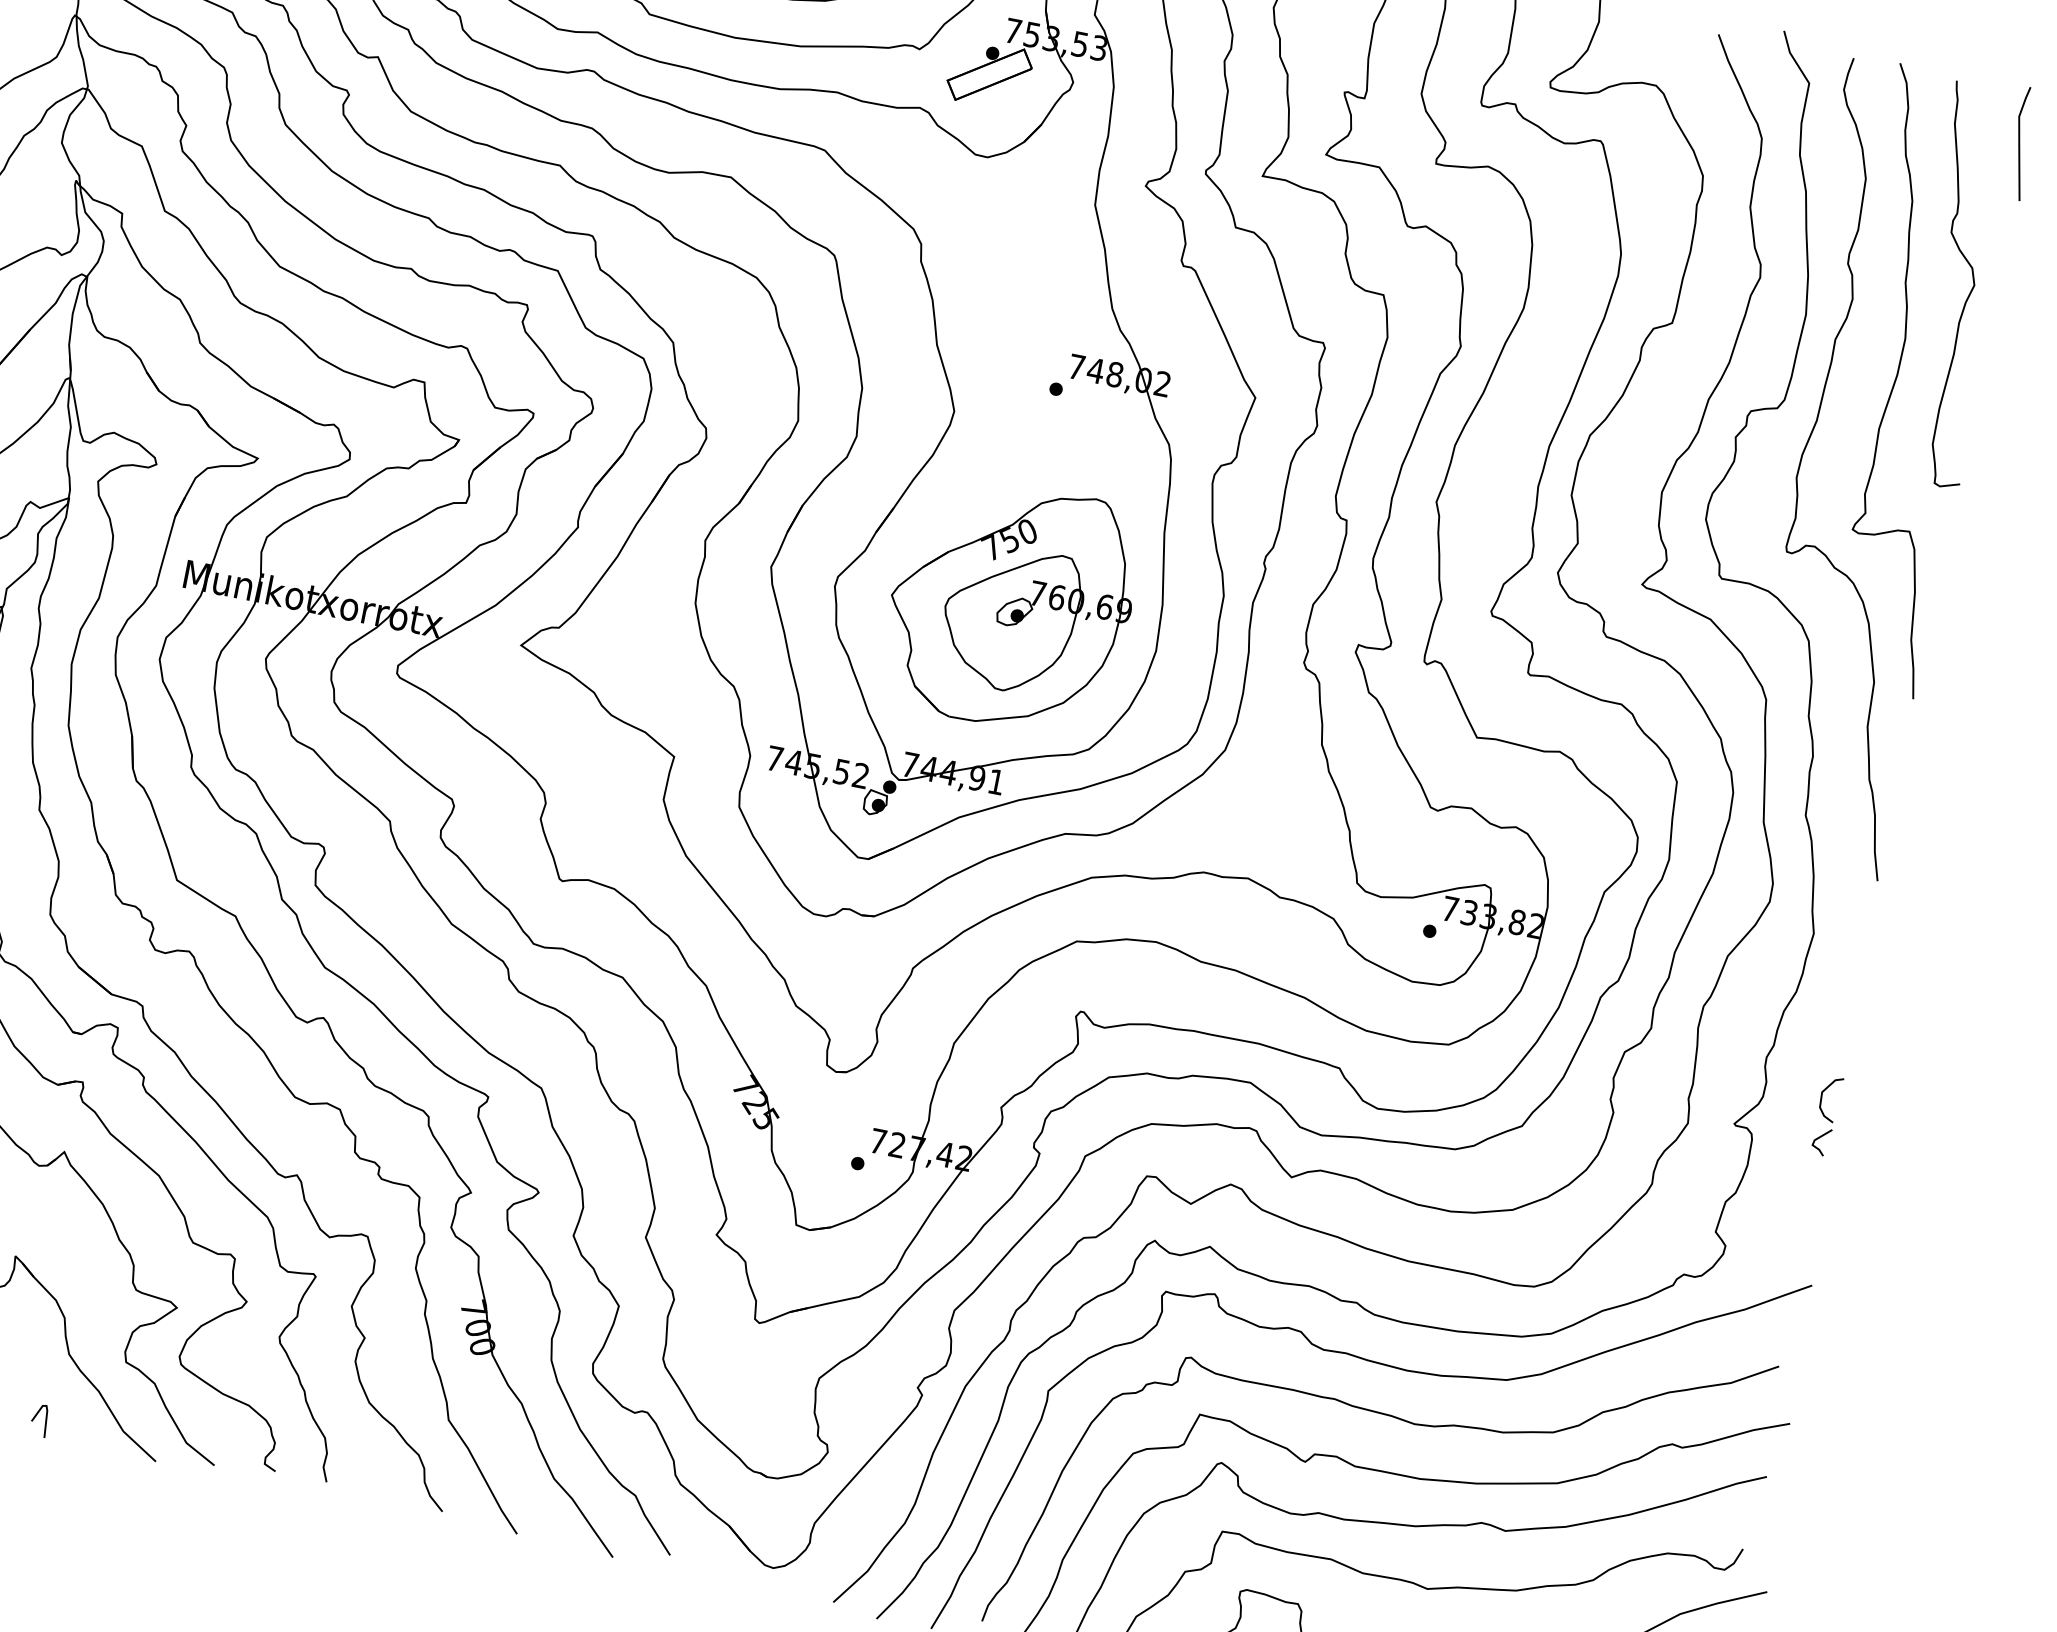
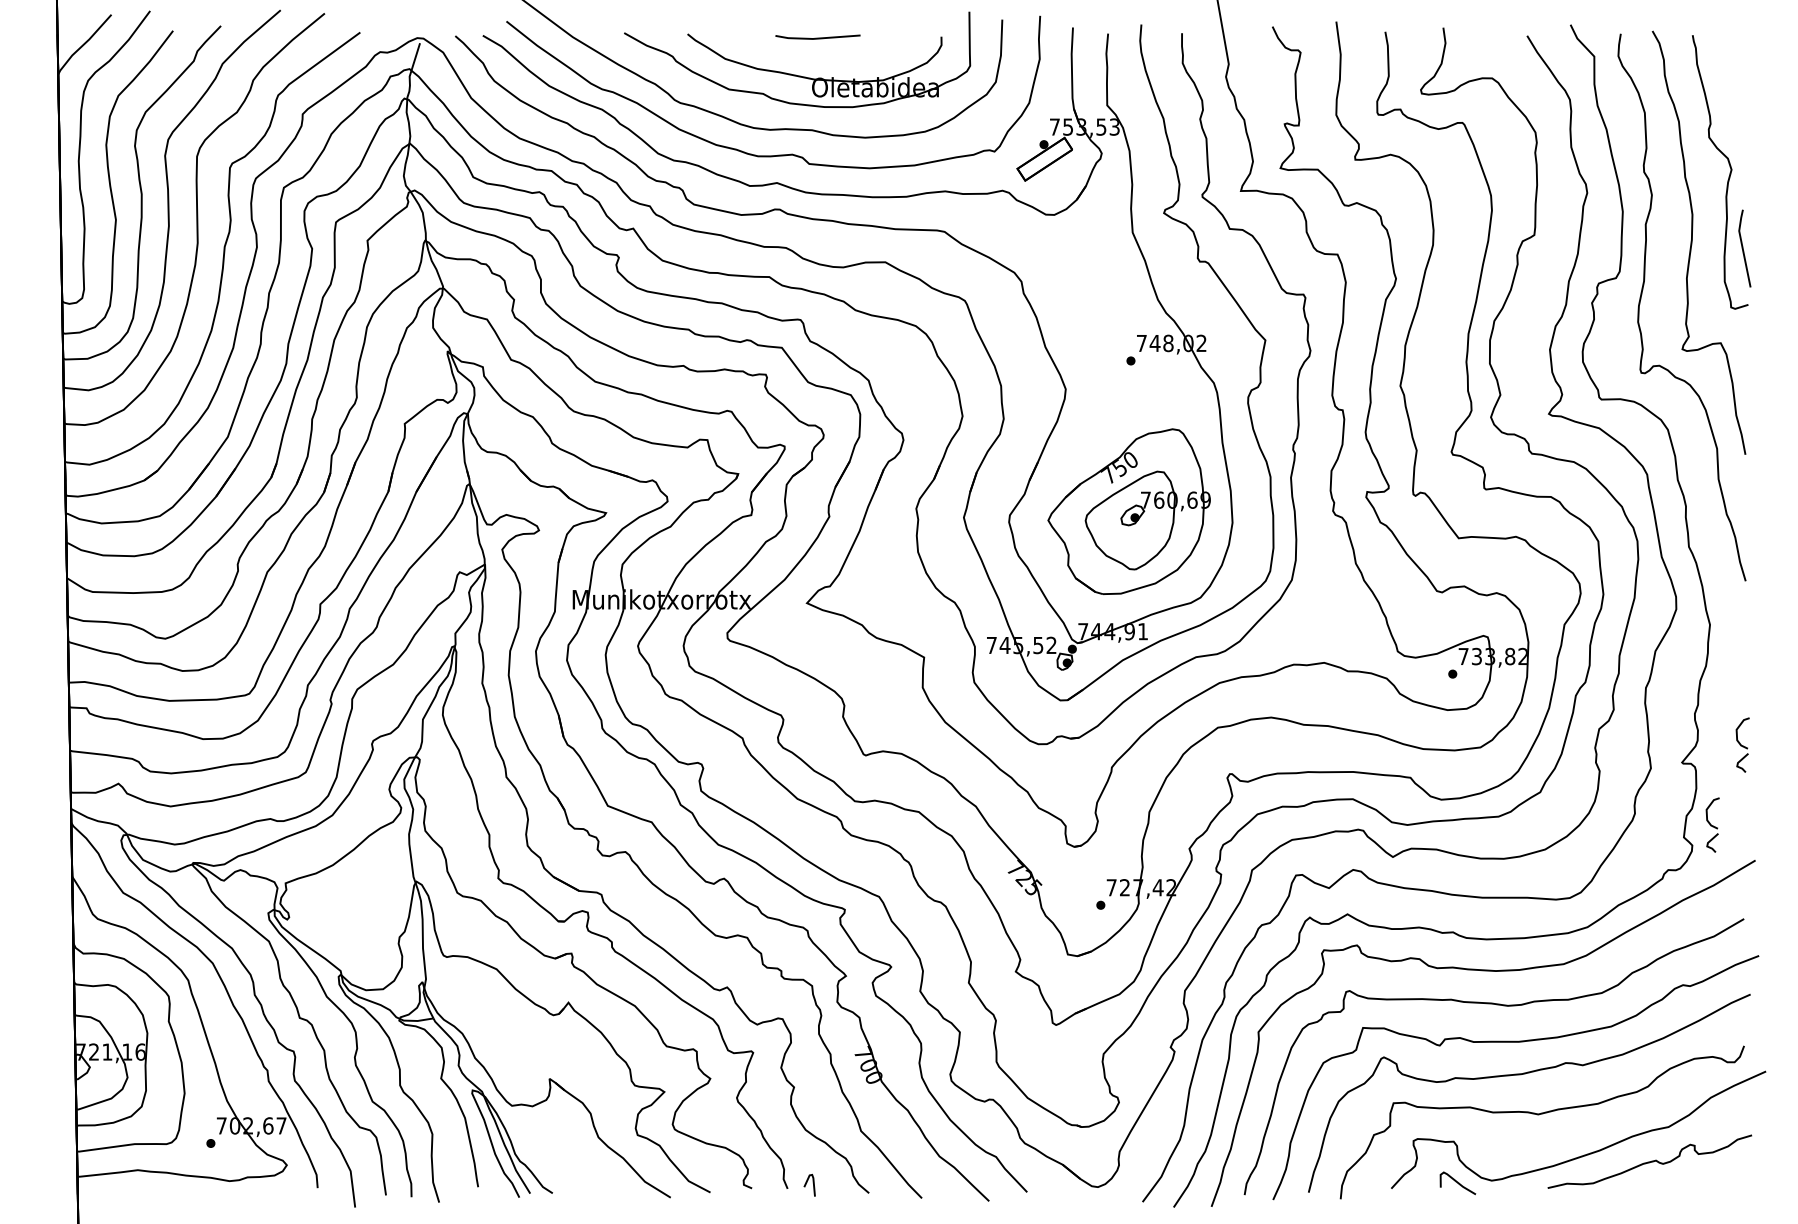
line: (2020, 143) -> (1743, 248), moved
part: (1760, 1221) -> (1712, 824), added
line: (37, 1415) -> (807, 1182), moved

